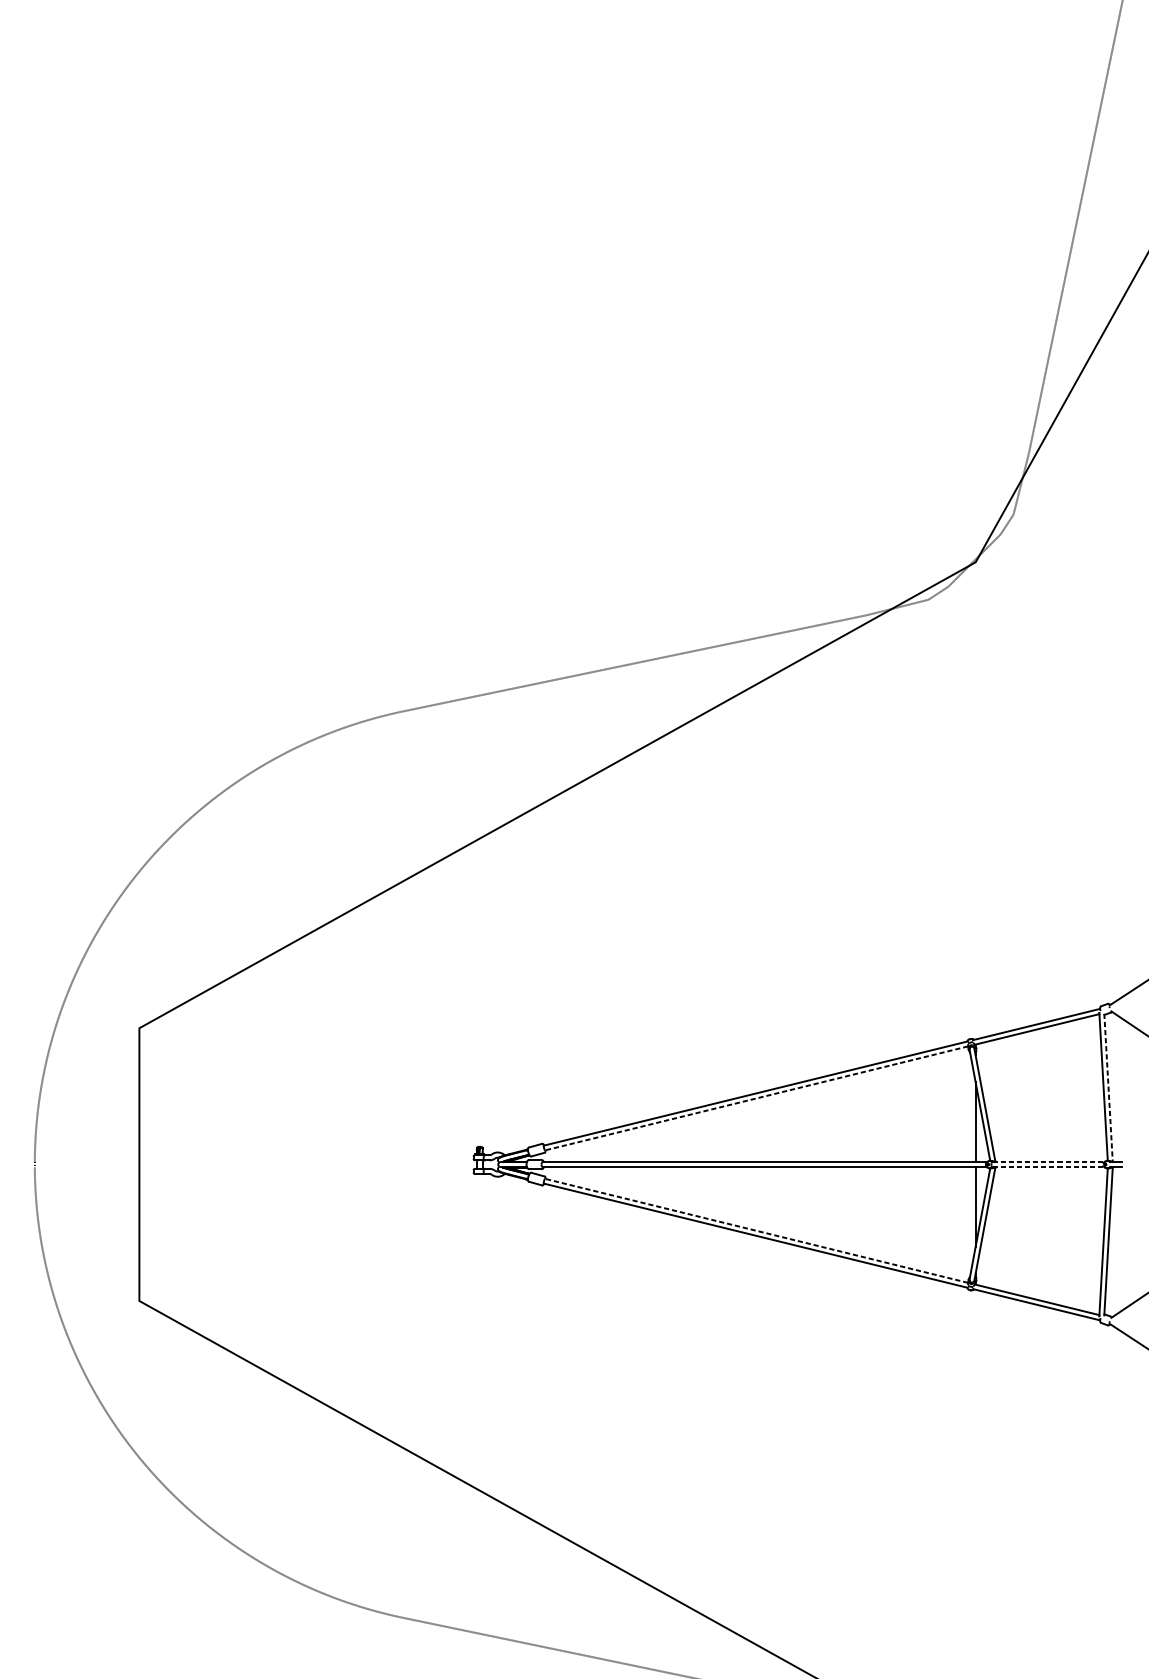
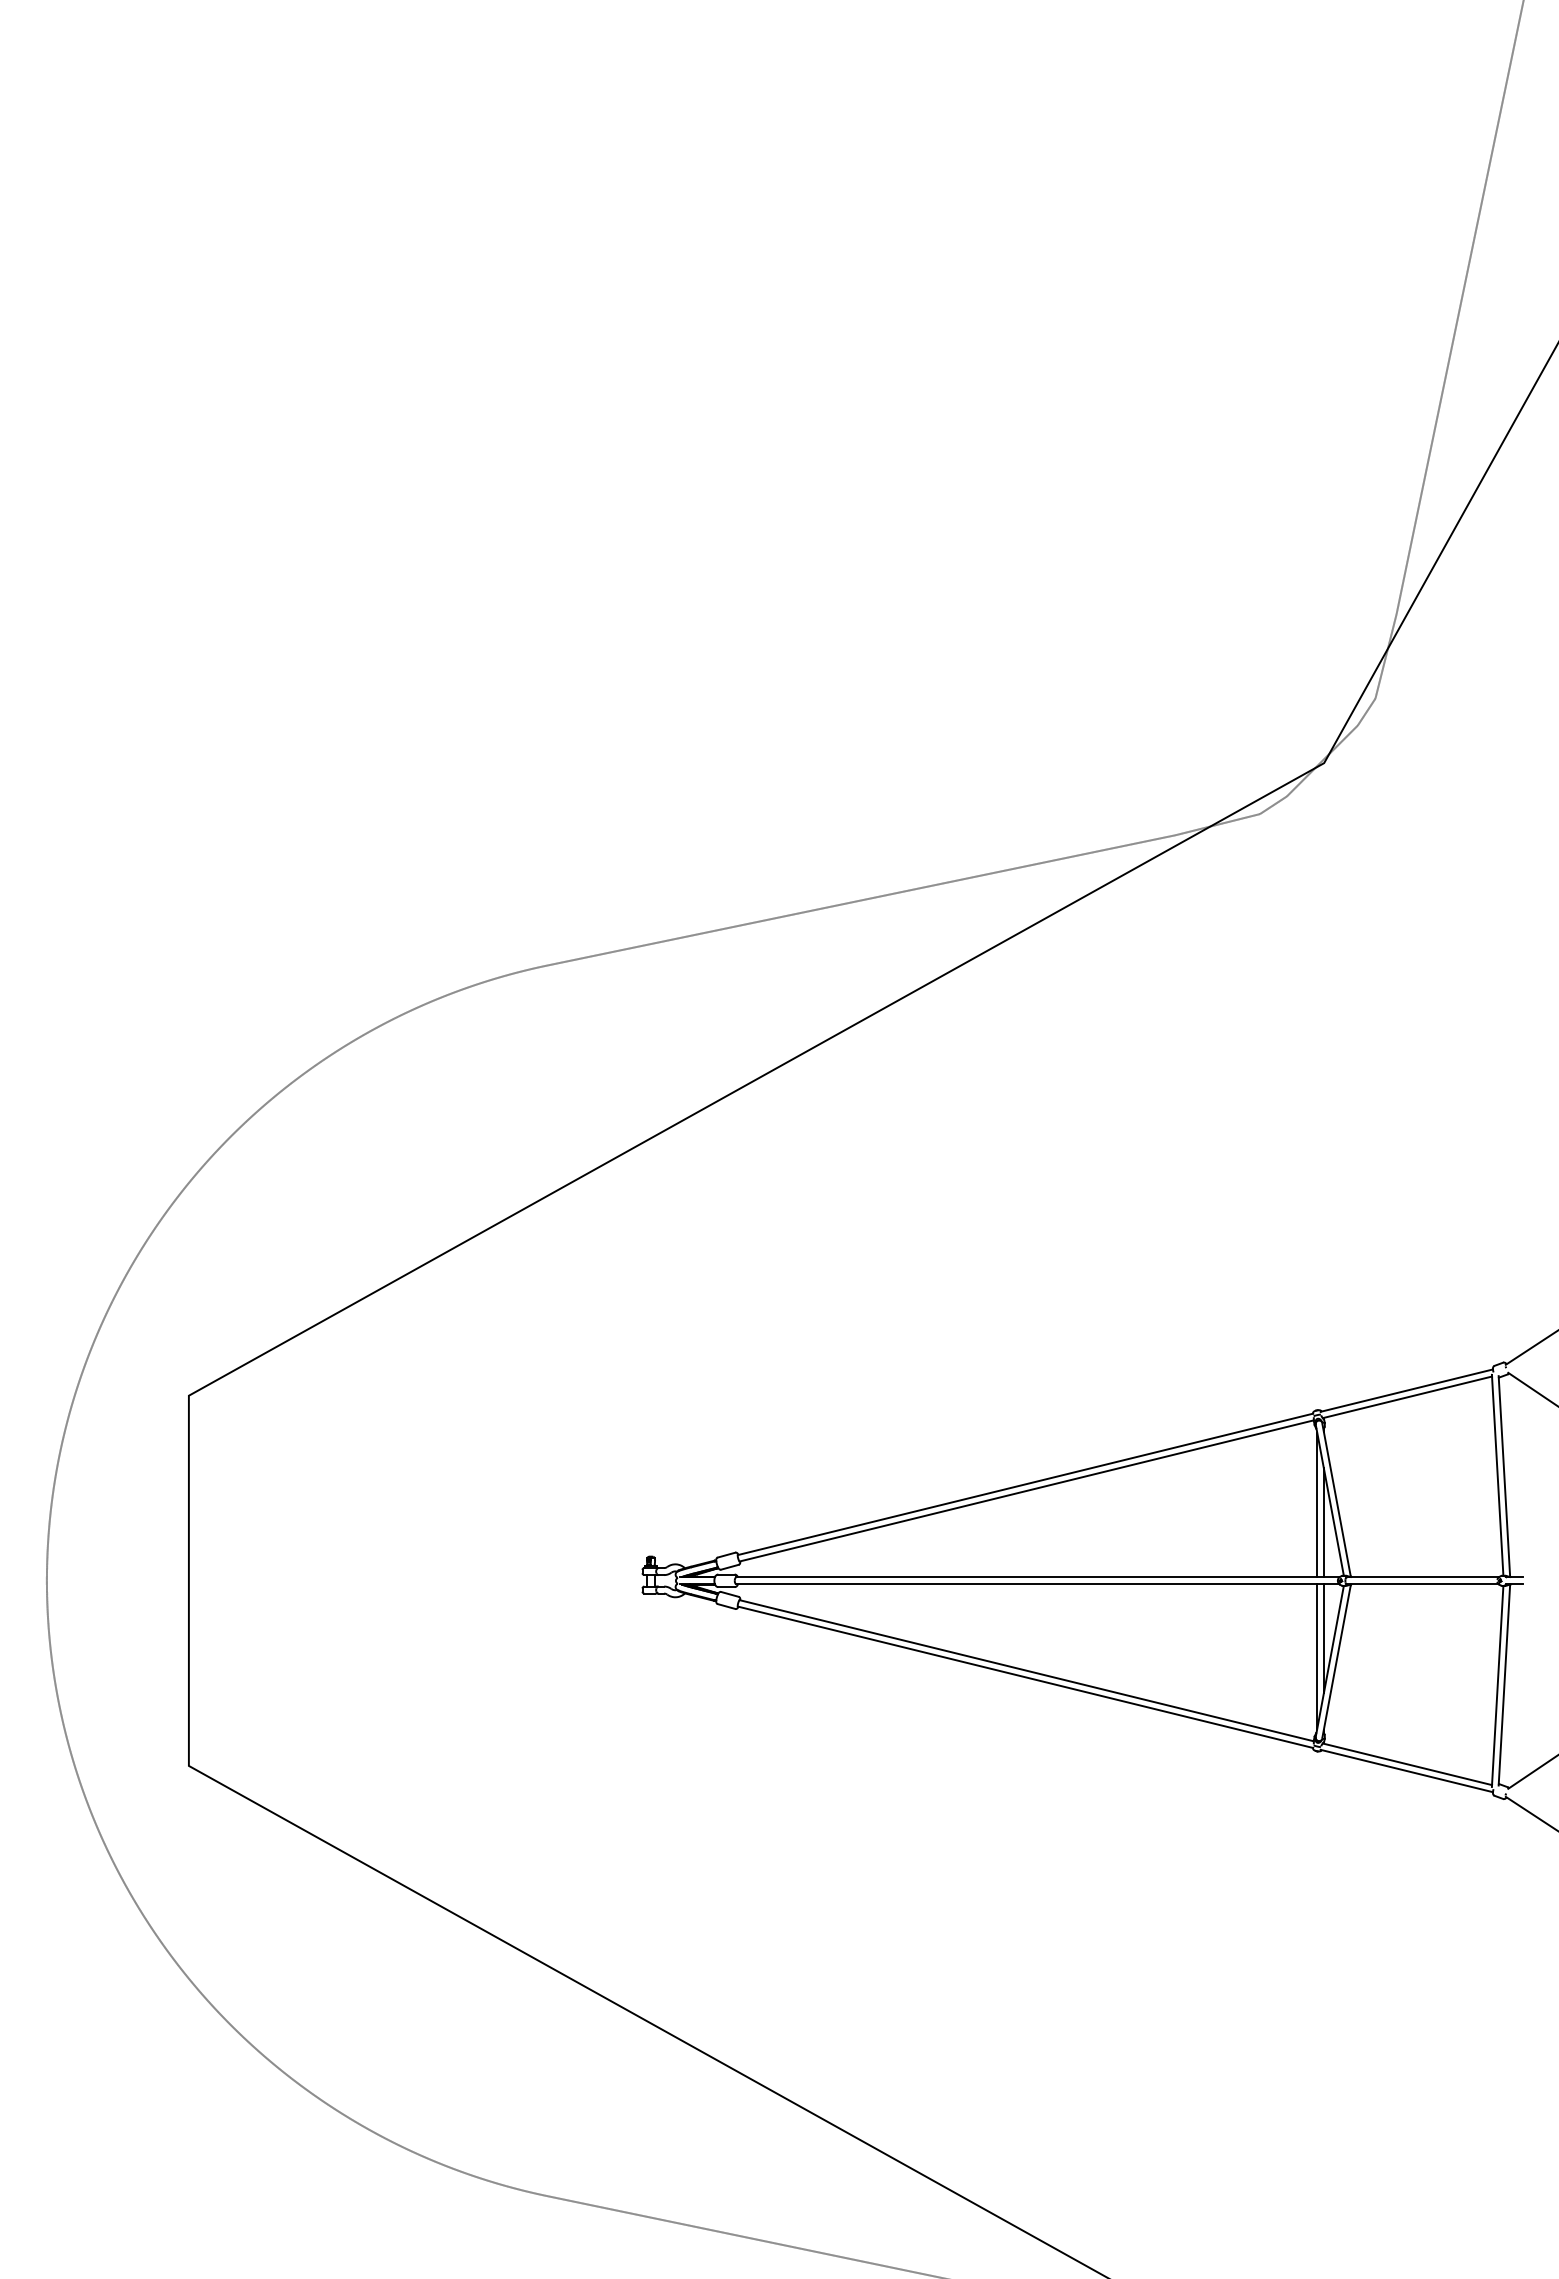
line: (1108, 1087) -> (1504, 1476), dashed -> solid
line: (756, 1098) -> (1026, 1490), dashed -> solid
line: (970, 1108) -> (1317, 1504), added
line: (1048, 1162) -> (1422, 1577), dashed -> solid
line: (1048, 1167) -> (1422, 1584), dashed -> solid
line: (970, 1220) -> (1317, 1656), added
line: (756, 1230) -> (1026, 1670), dashed -> solid

